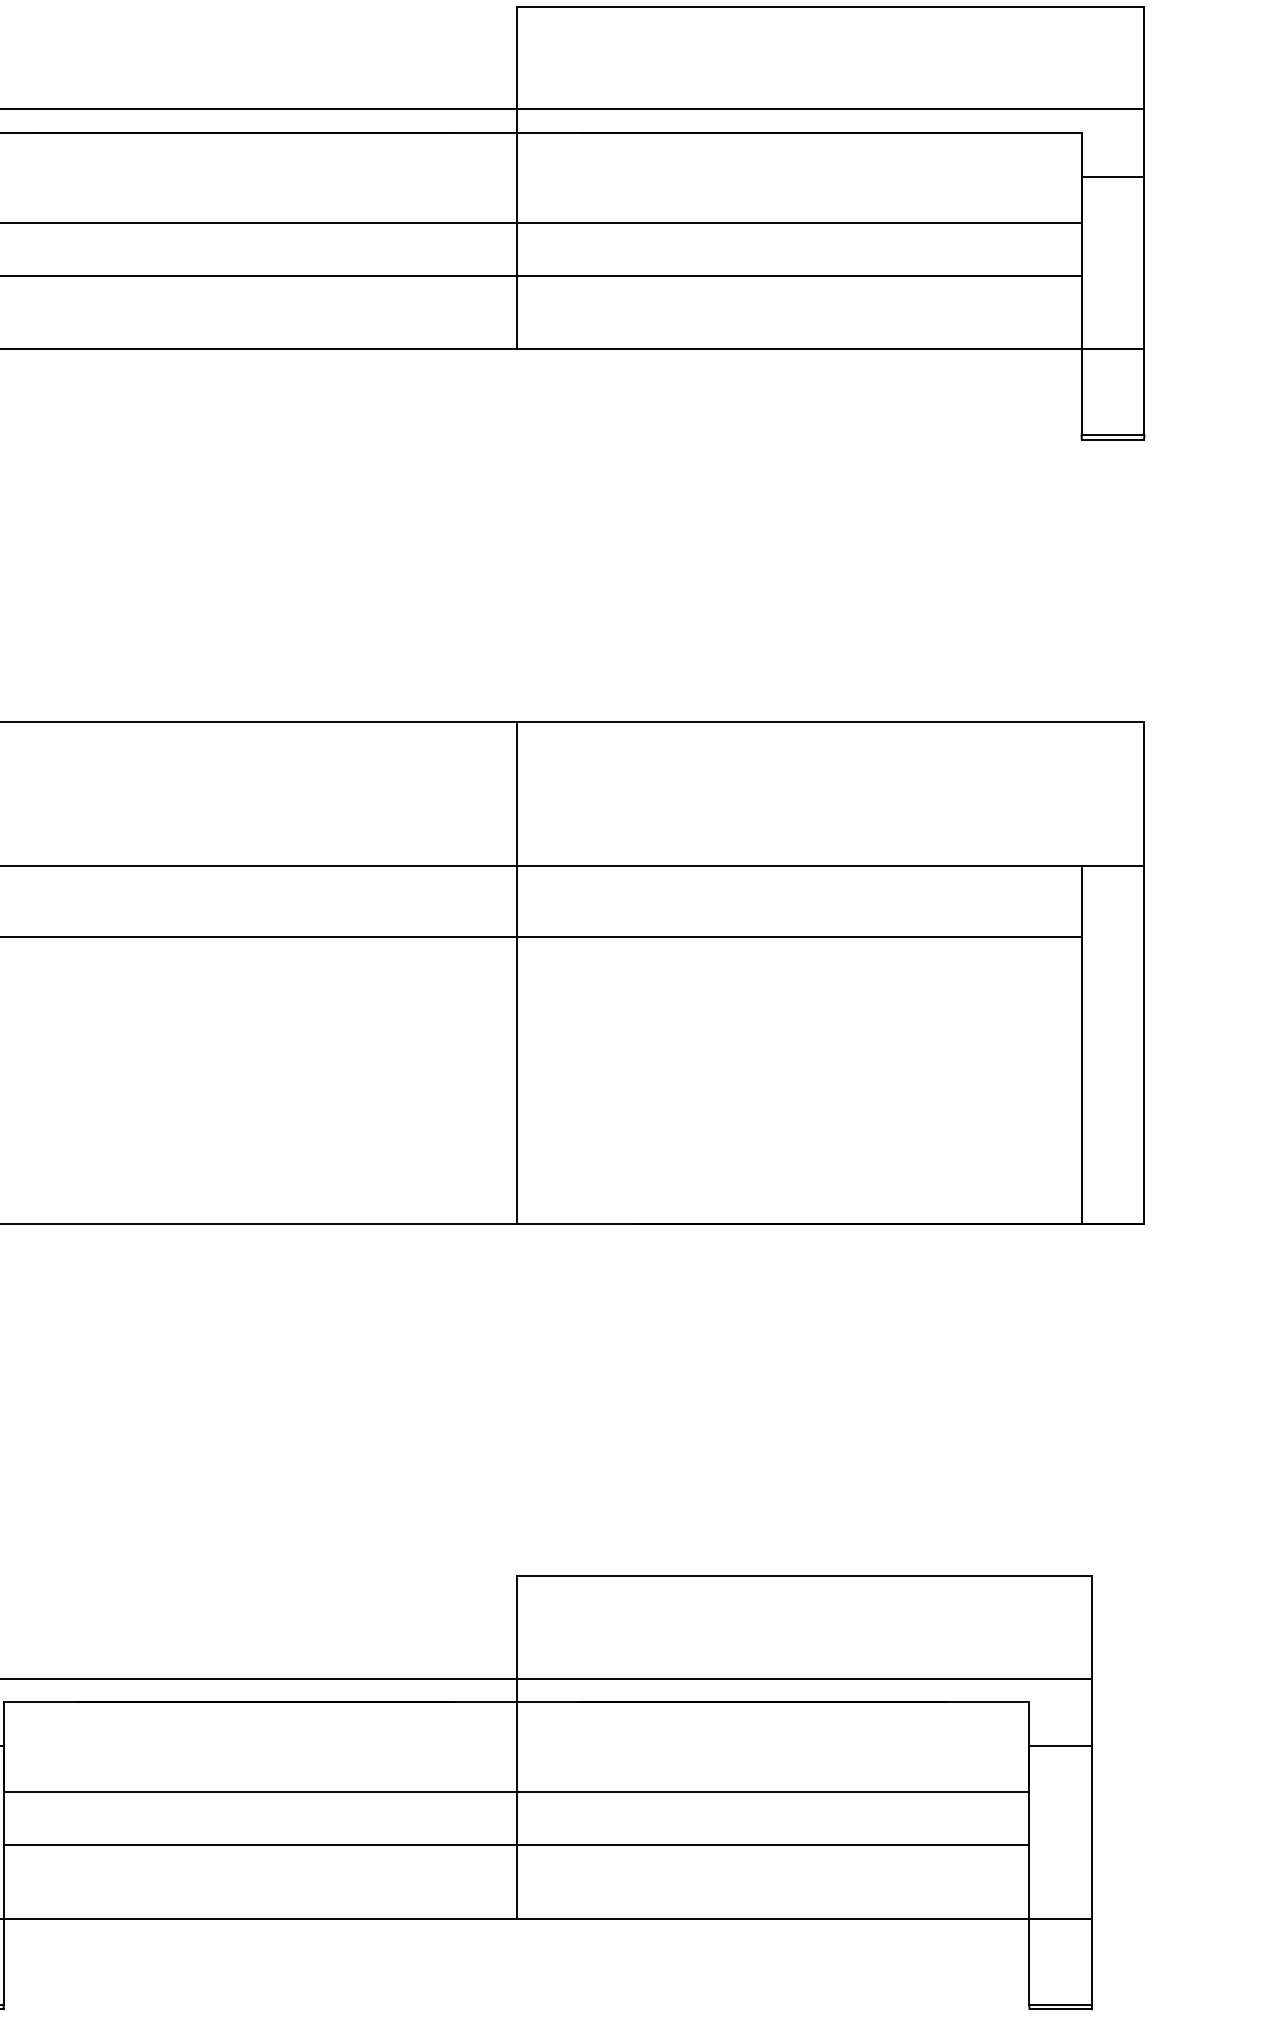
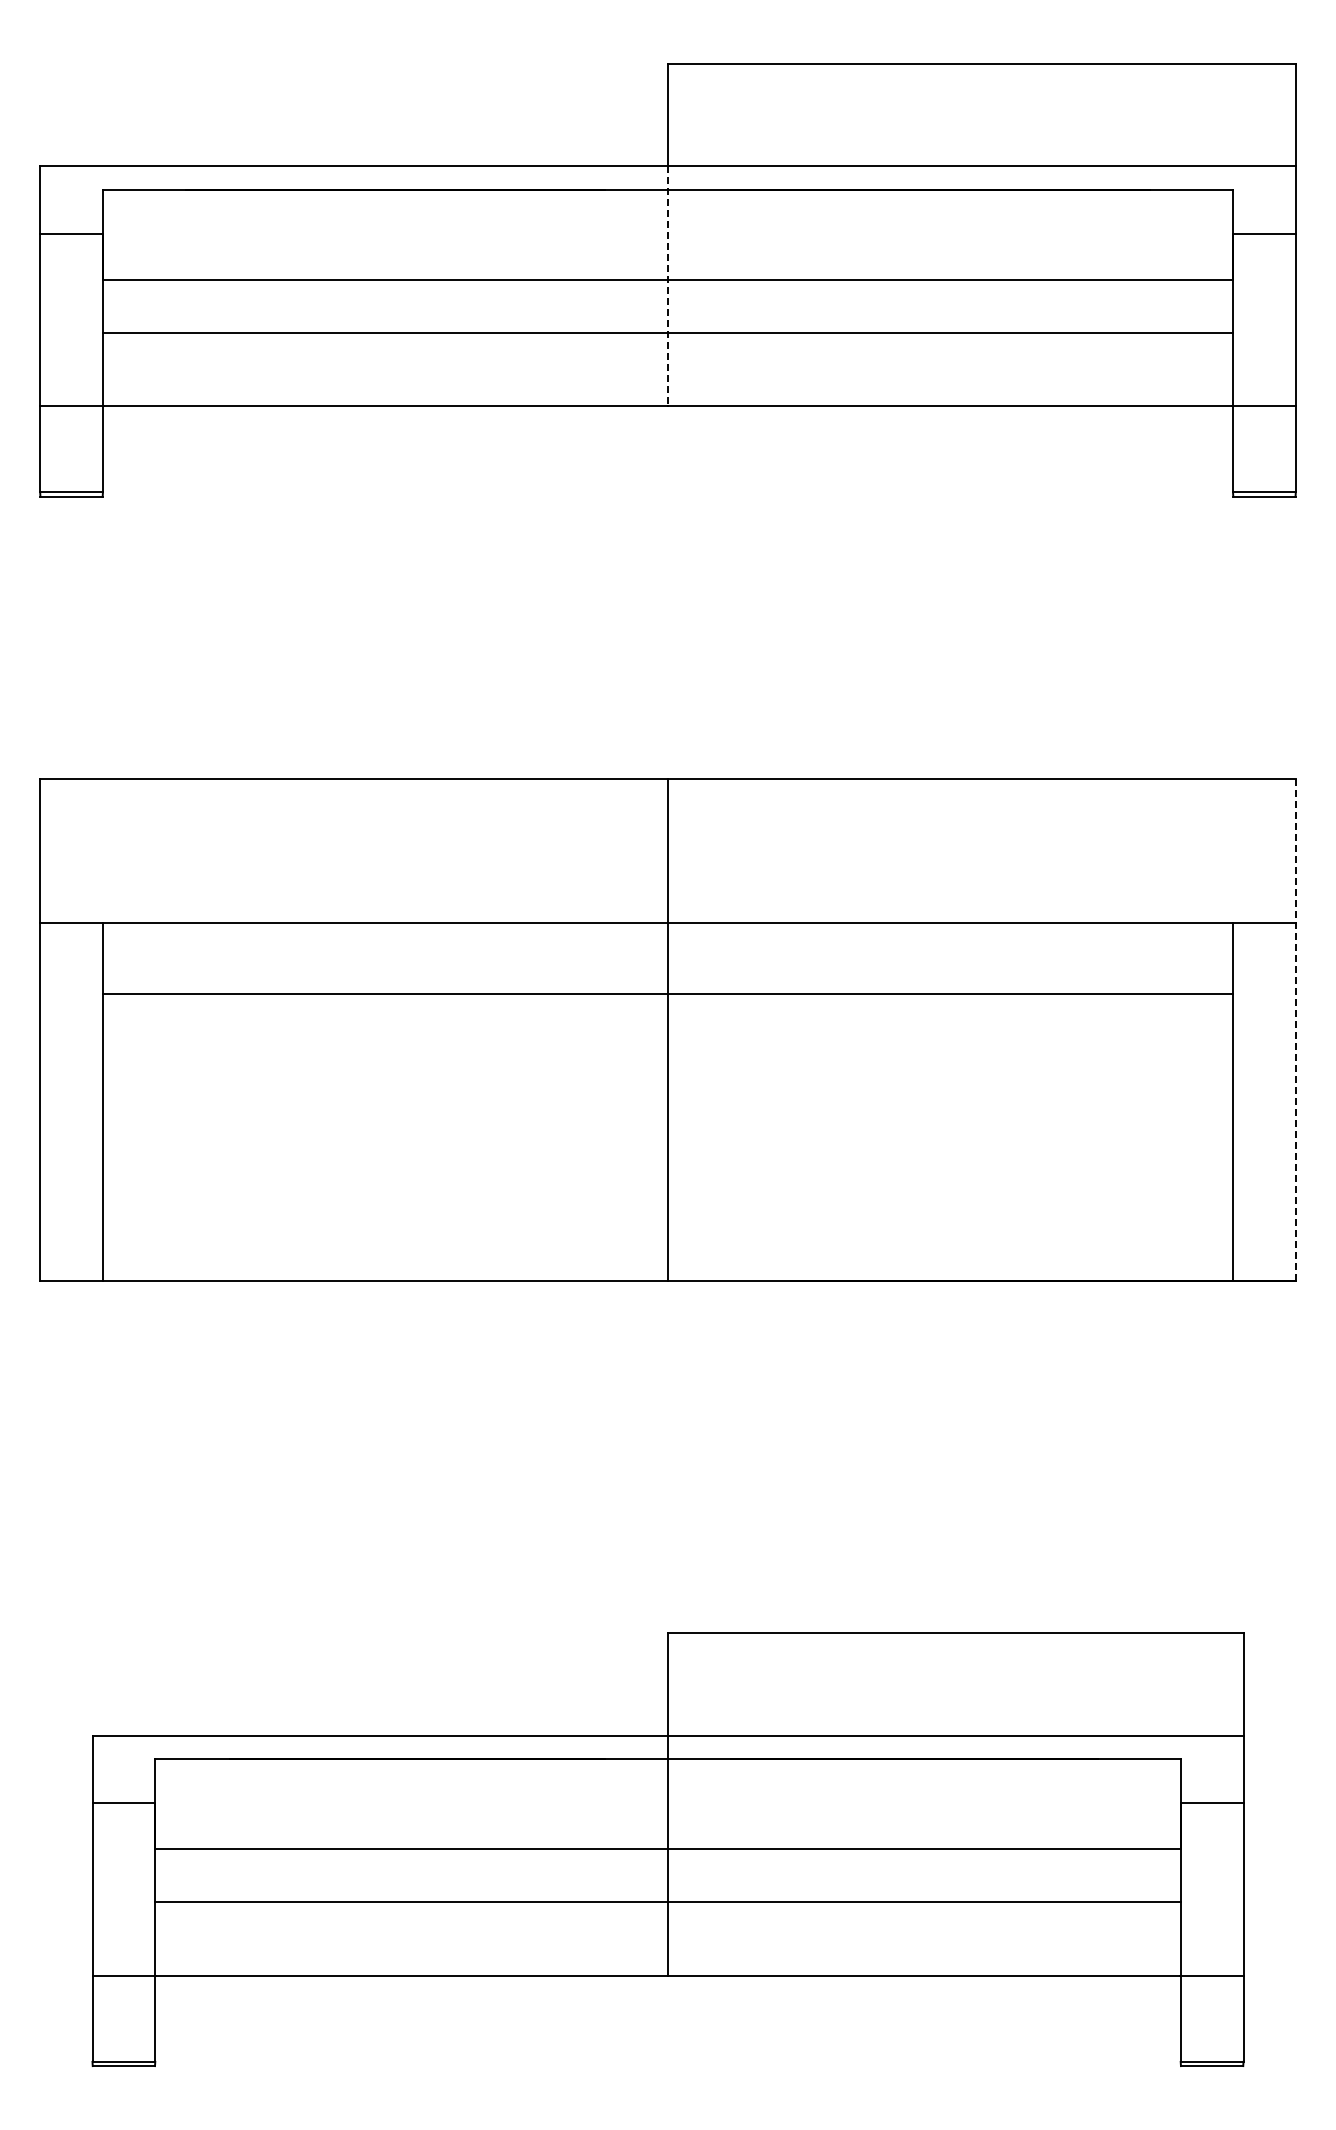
line: (516, 229) -> (667, 286), solid -> dashed
line: (1144, 972) -> (1295, 1029), solid -> dashed

